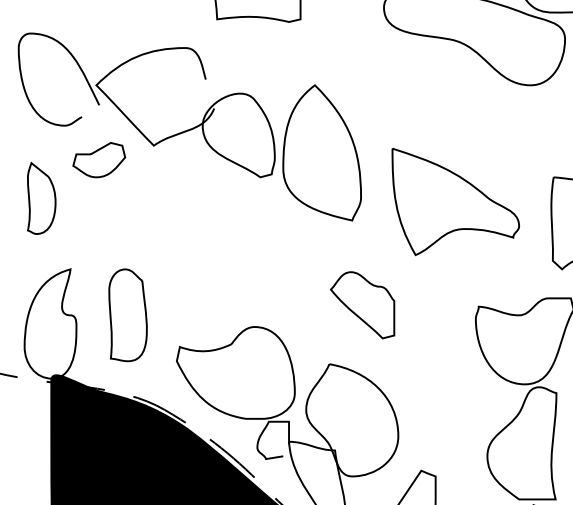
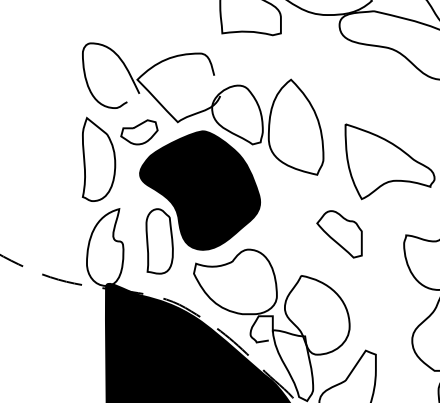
part: (41, 197) -> (98, 158), size x1.67
fill: (186, 242) -> (200, 190), added
part: (362, 305) -> (339, 234), moved

